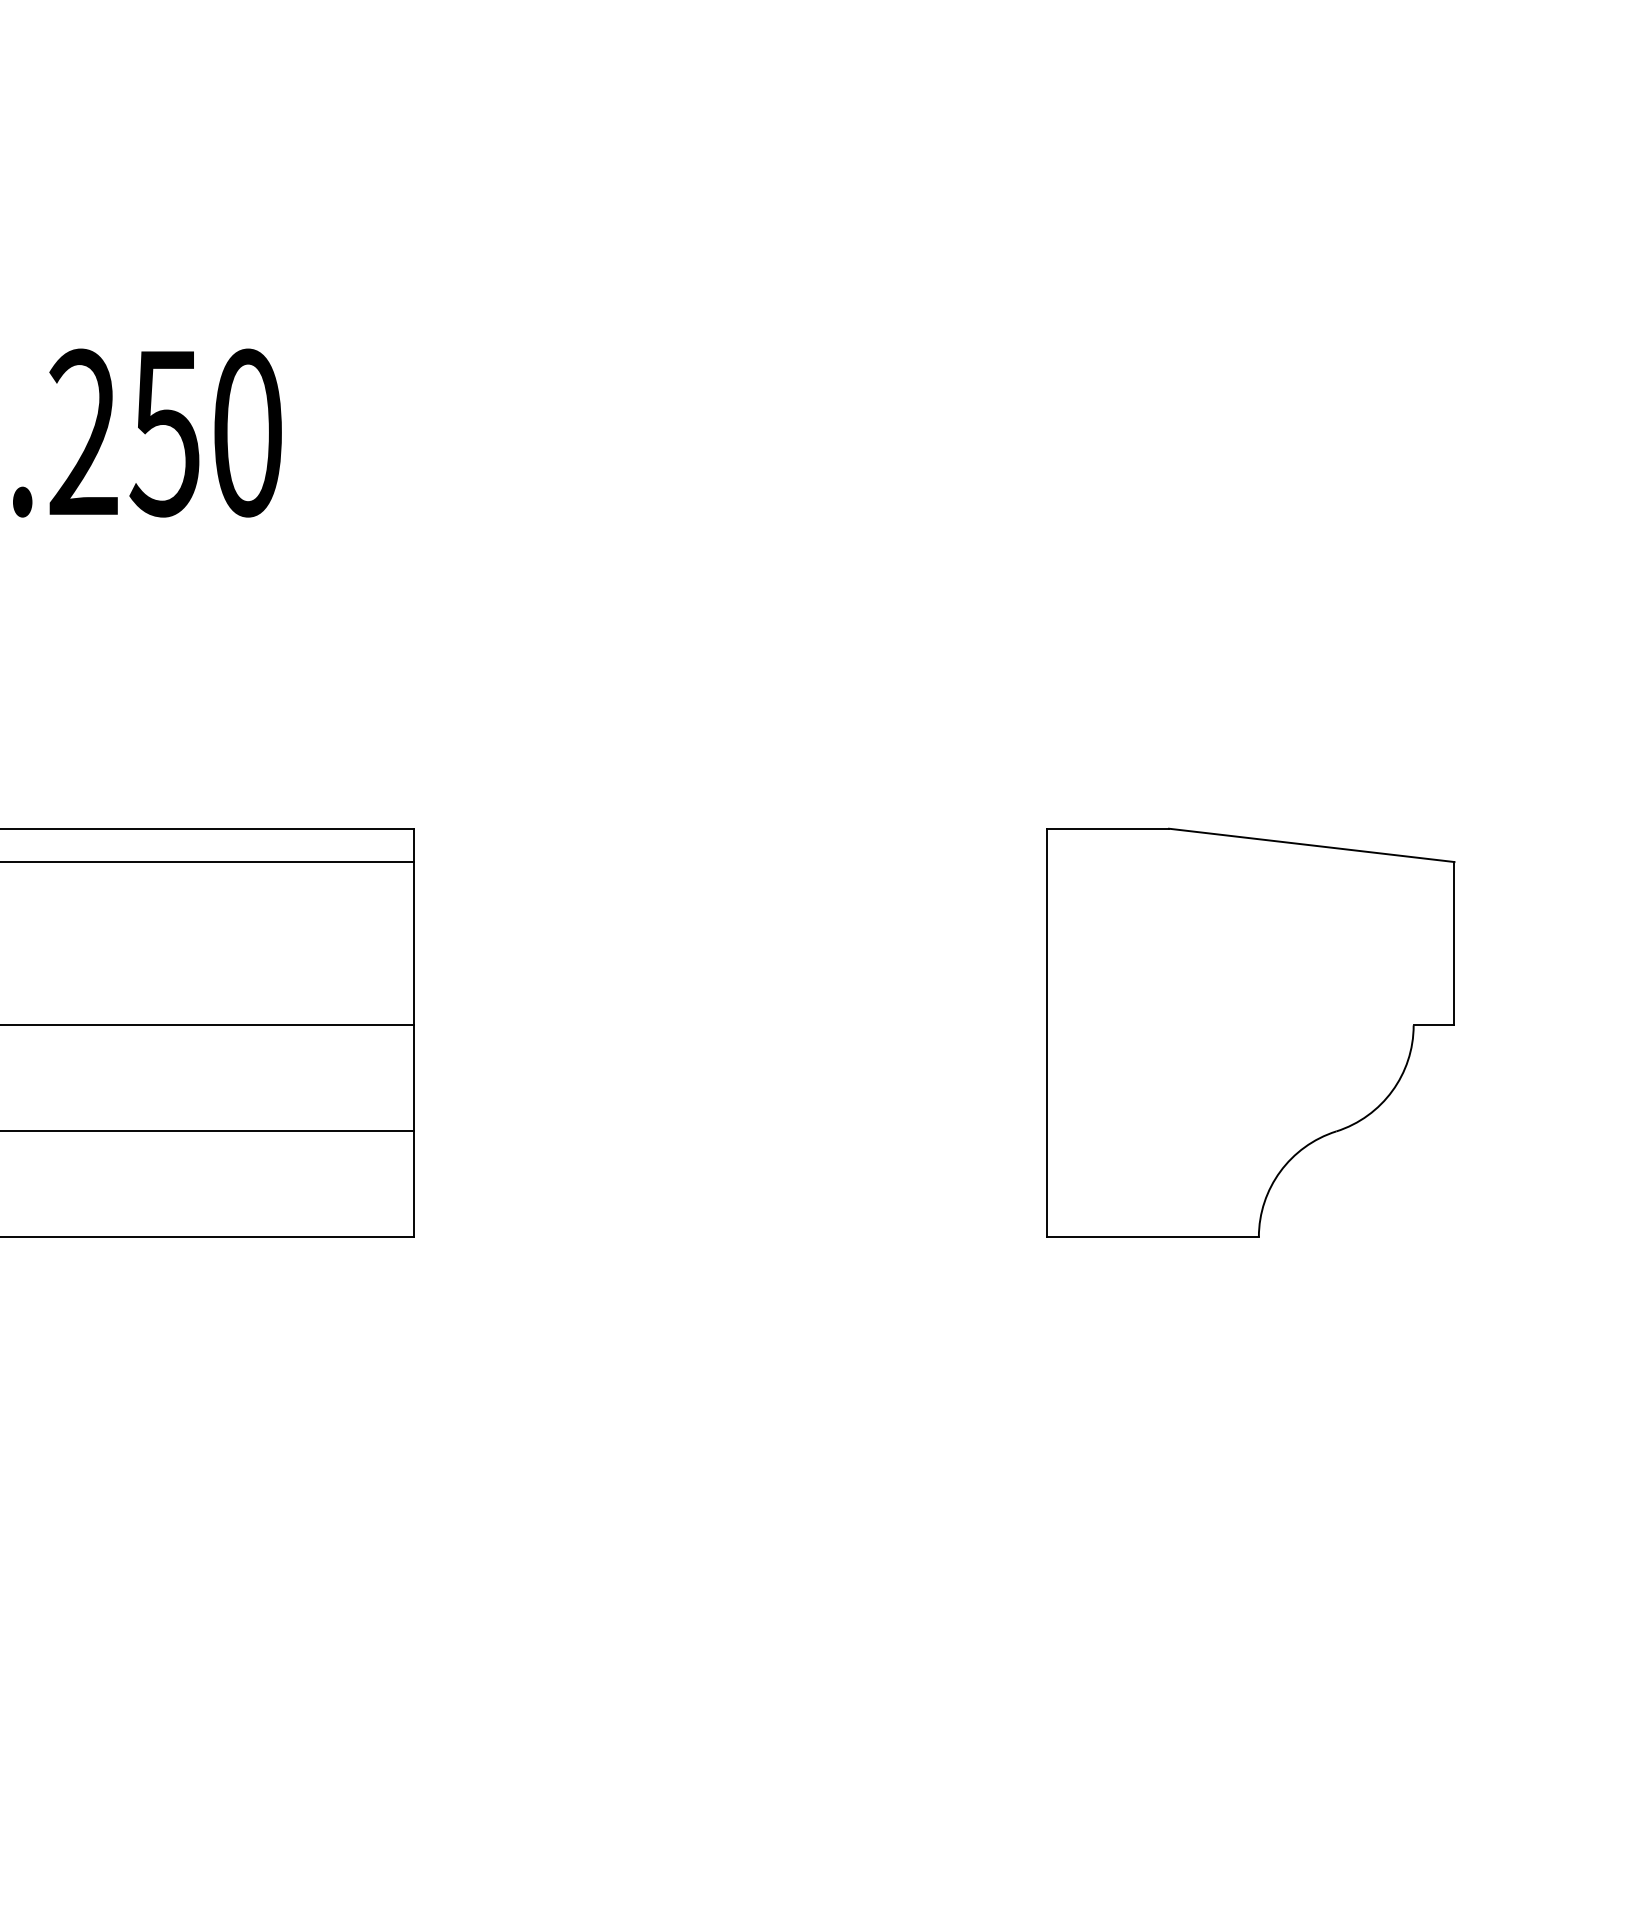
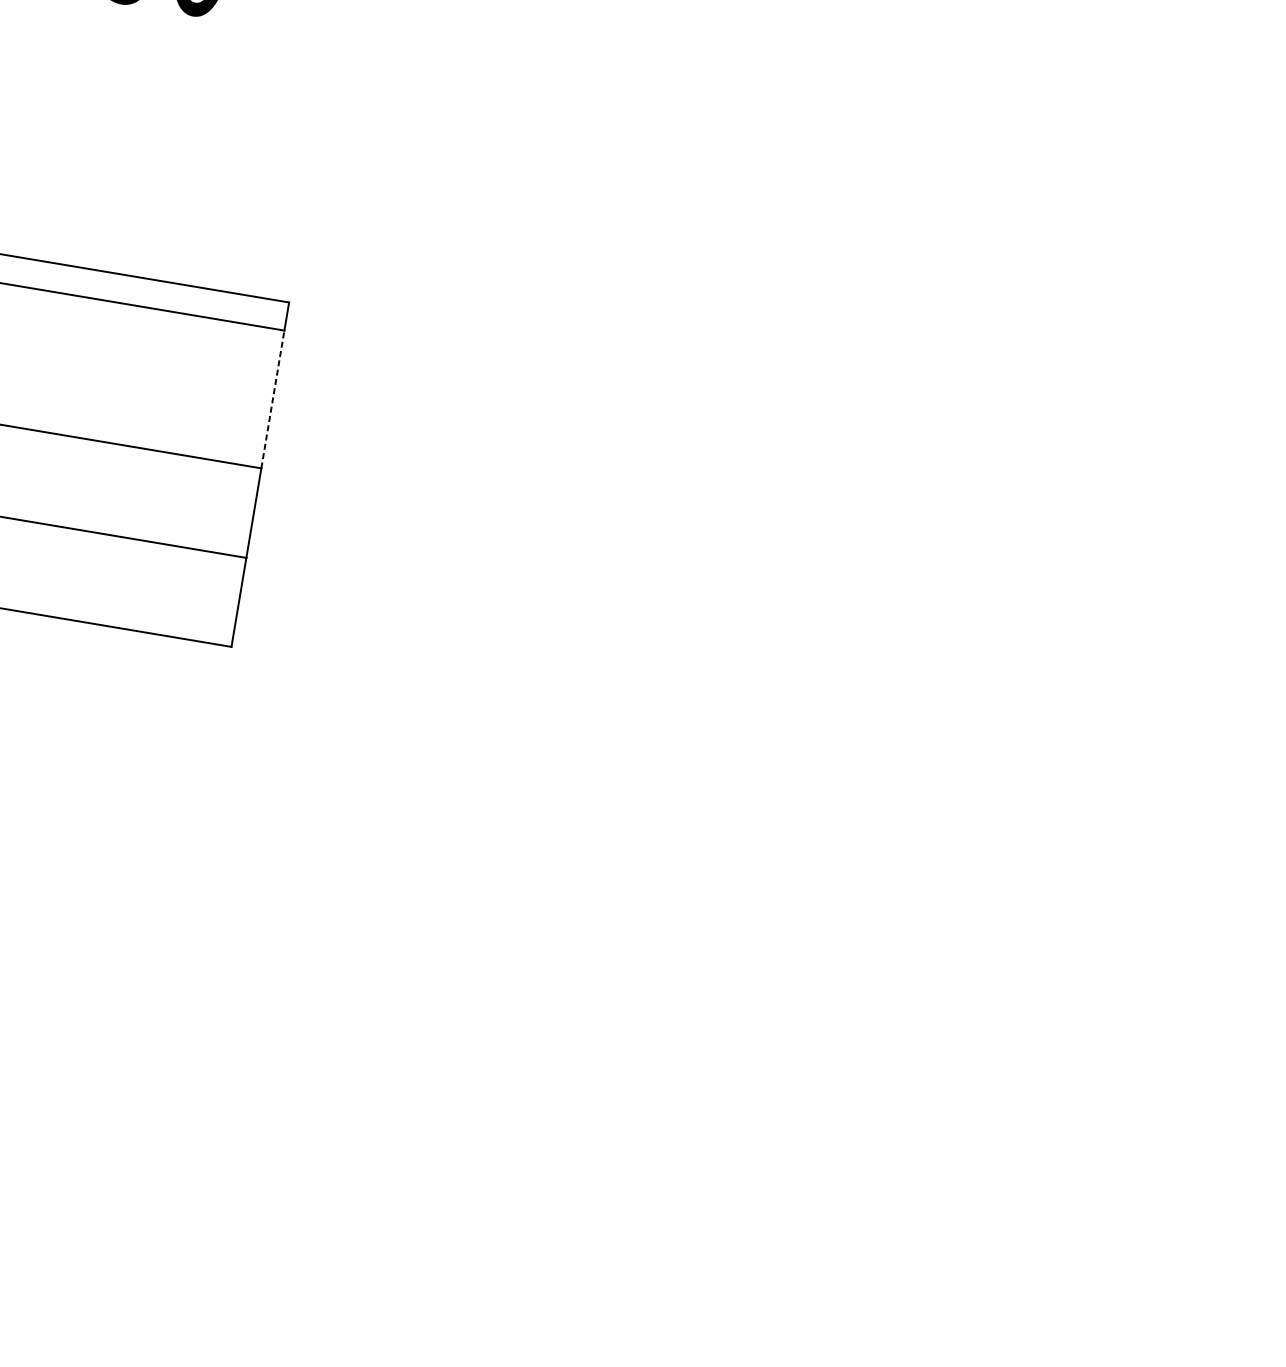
line: (414, 943) -> (273, 399), solid -> dashed
part: (1250, 1032) -> (966, 592), removed

